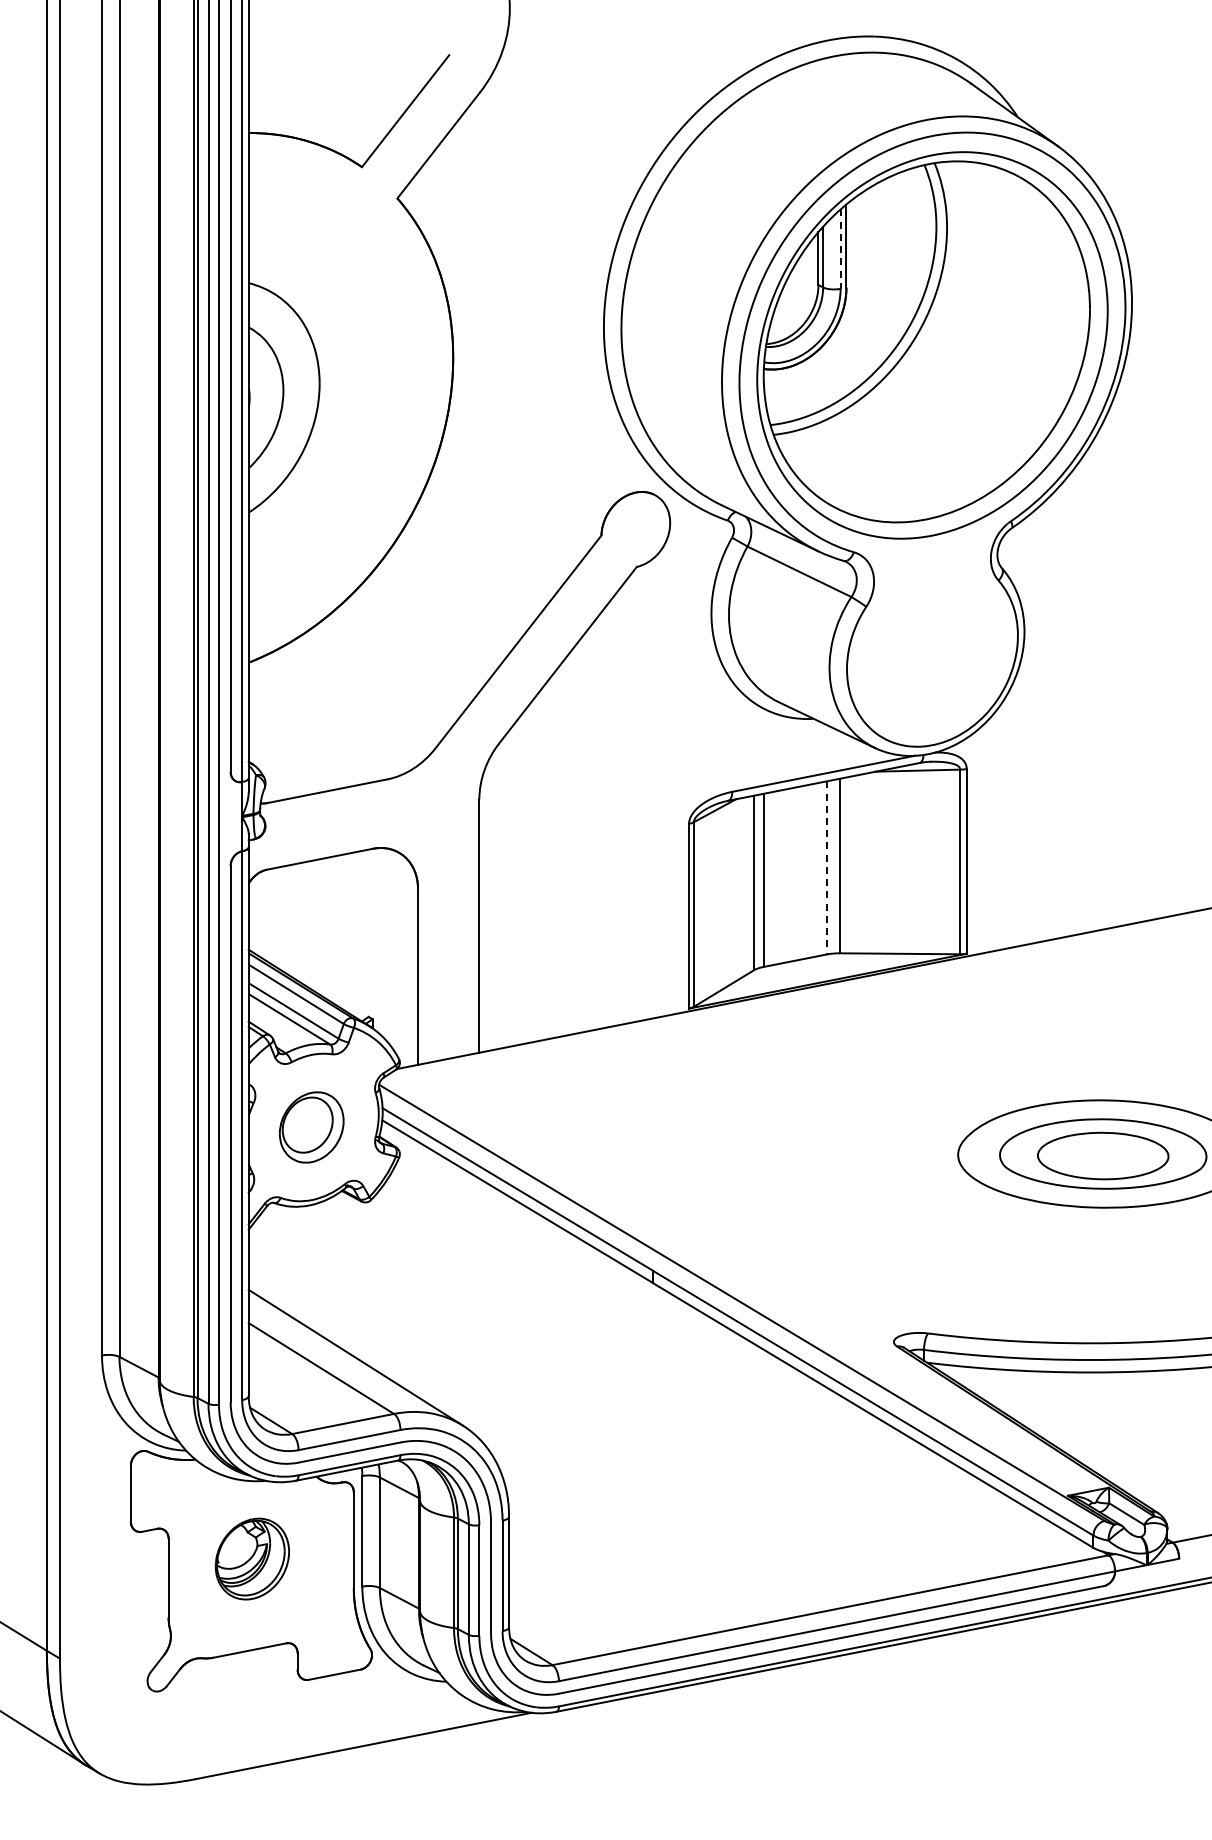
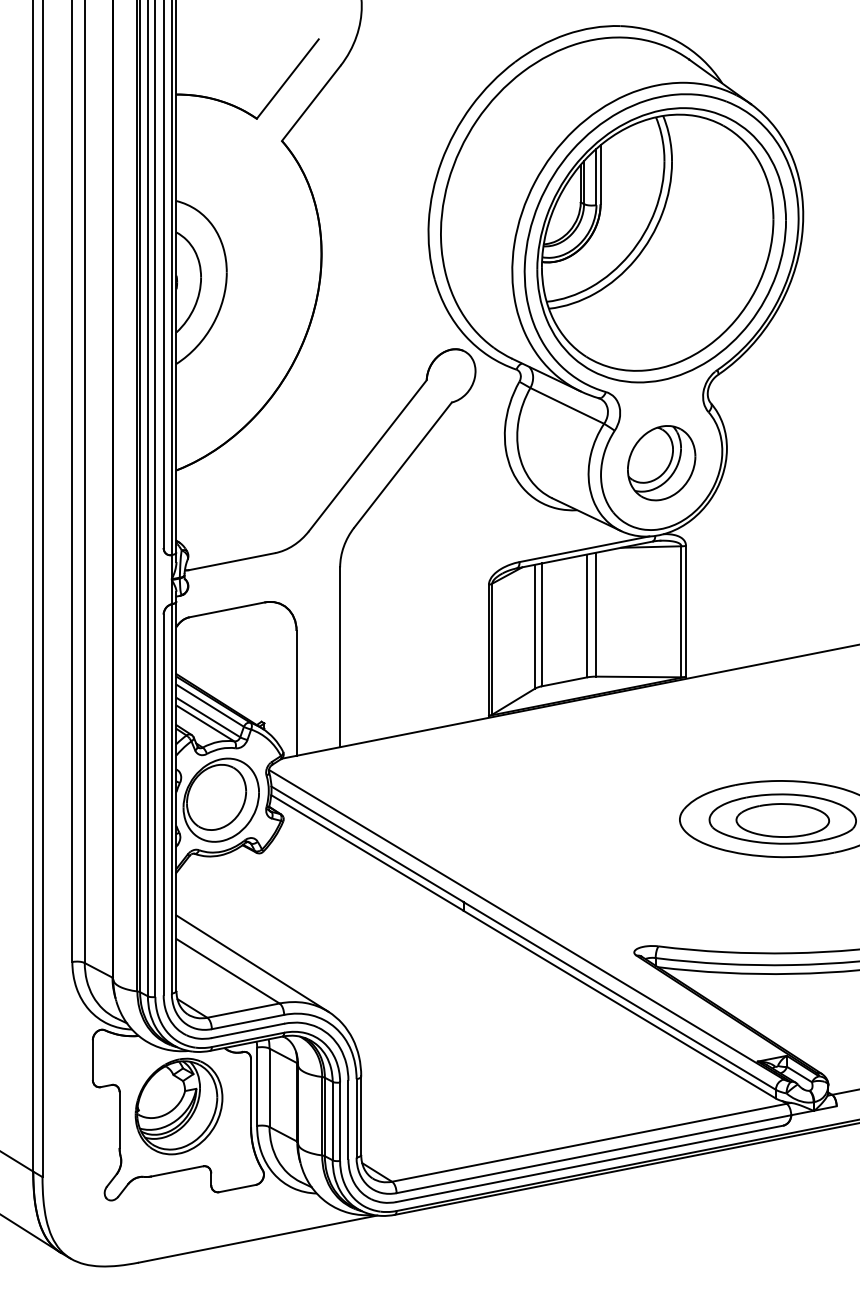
line: (840, 249) -> (596, 177), dashed -> solid
part: (932, 652) -> (661, 463), added
line: (826, 867) -> (586, 615), dashed -> solid
part: (311, 1127) -> (221, 800), size x1.67
part: (252, 1558) -> (179, 1106), size x1.67

